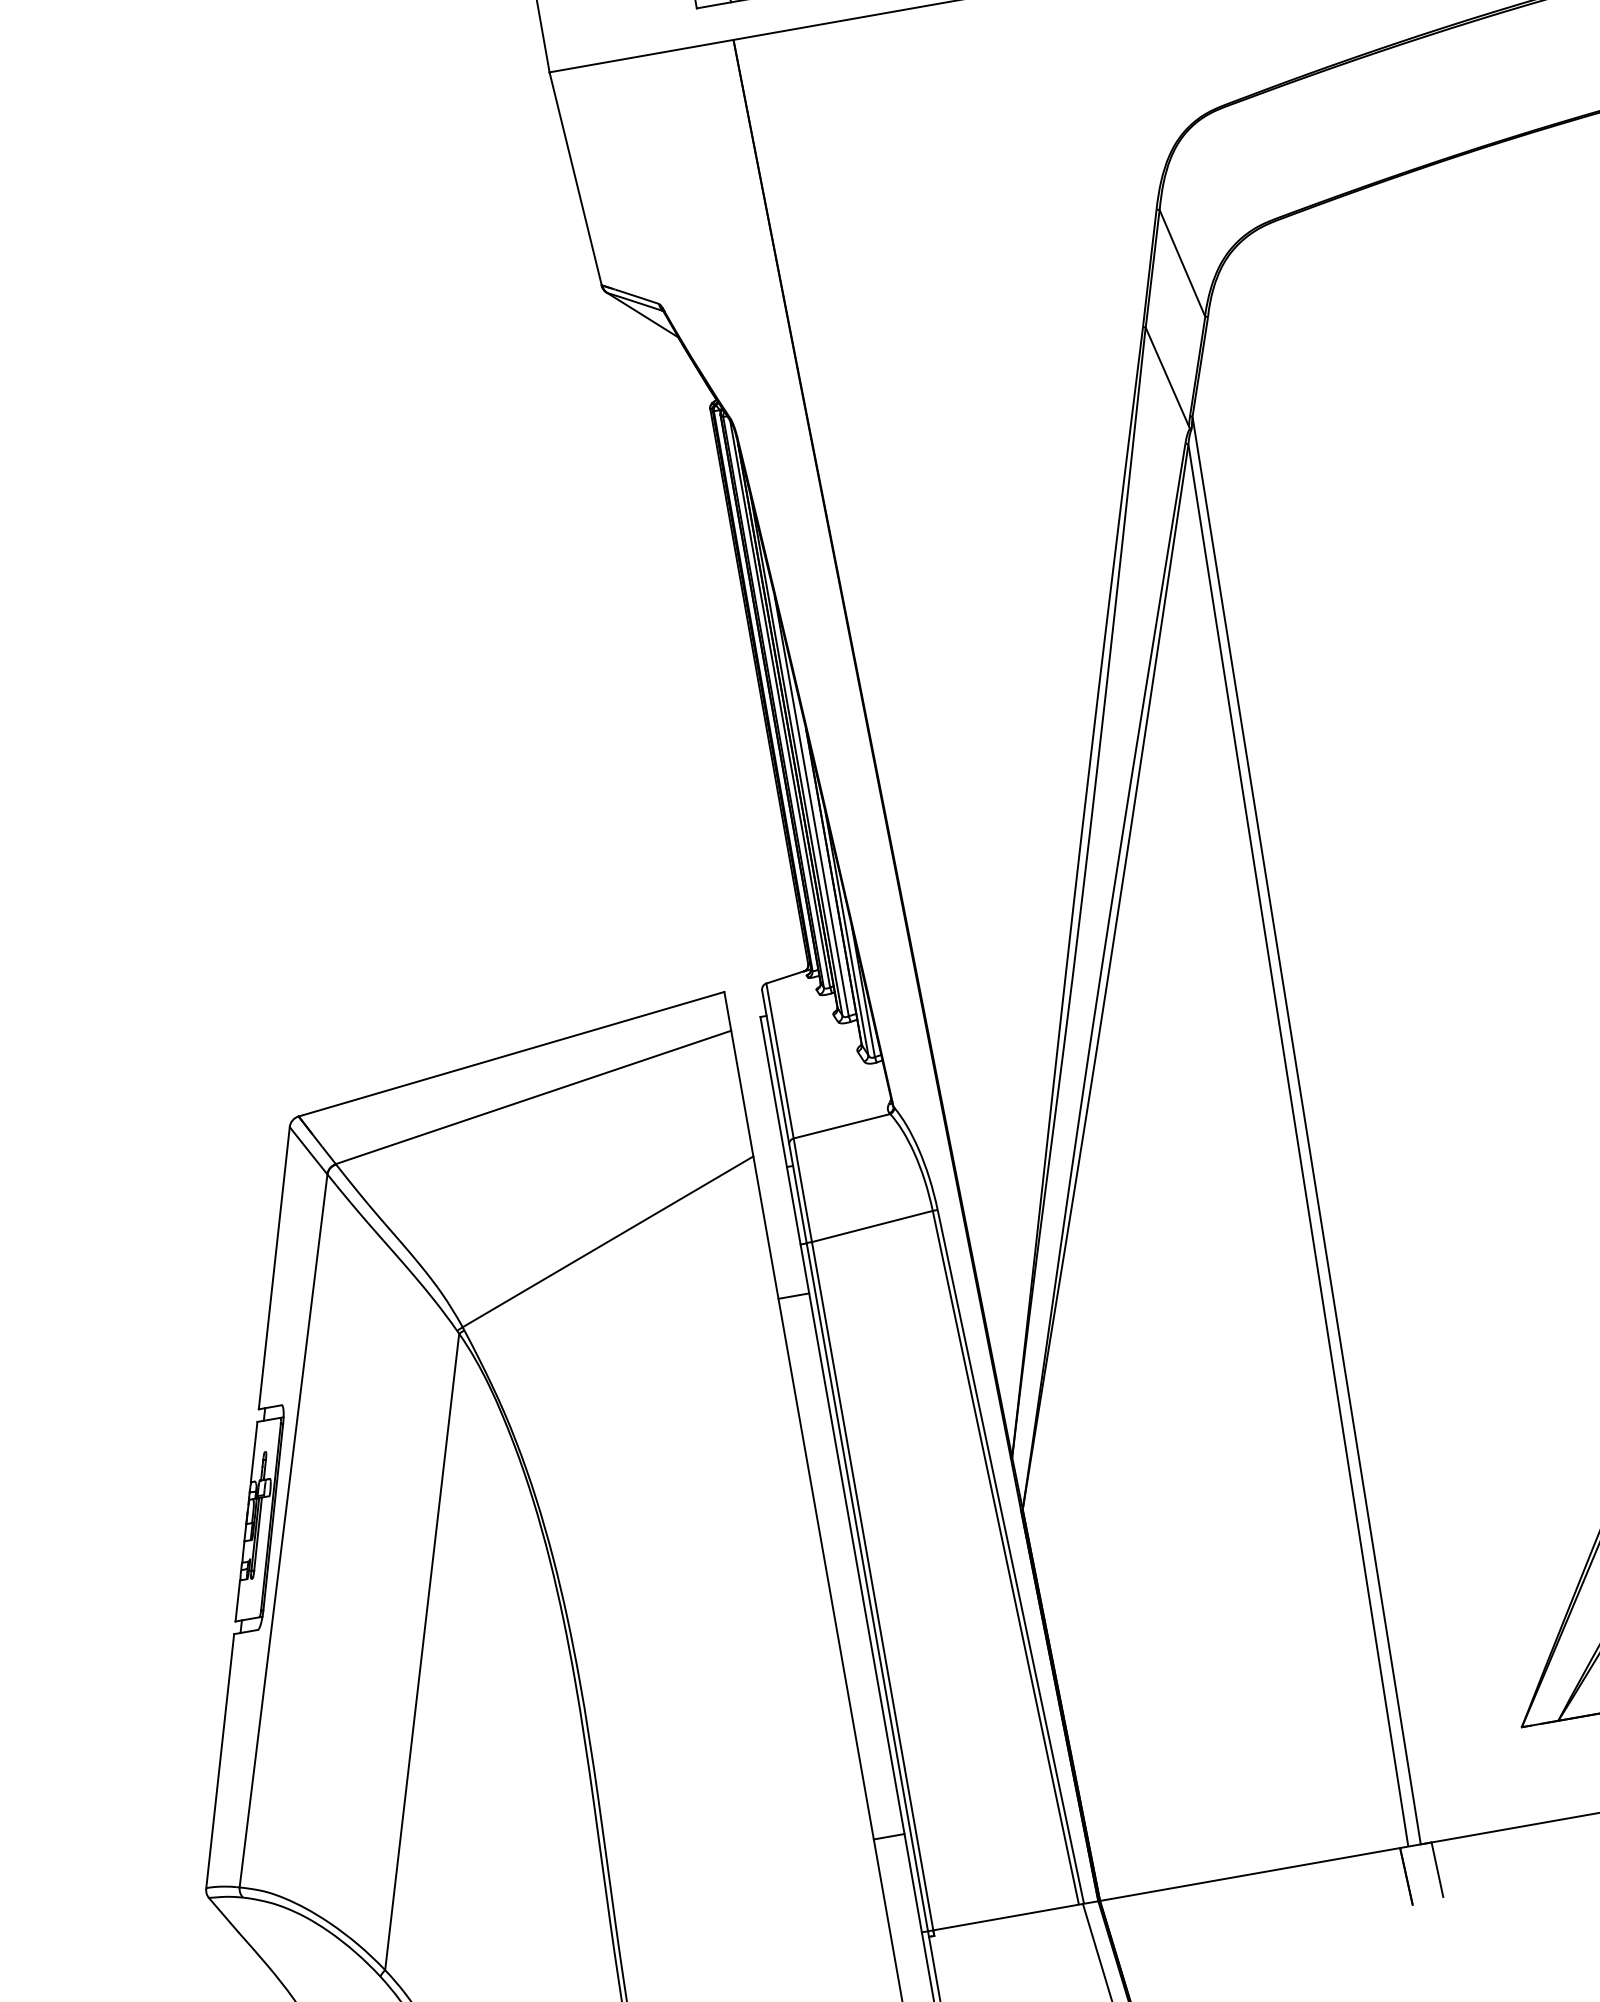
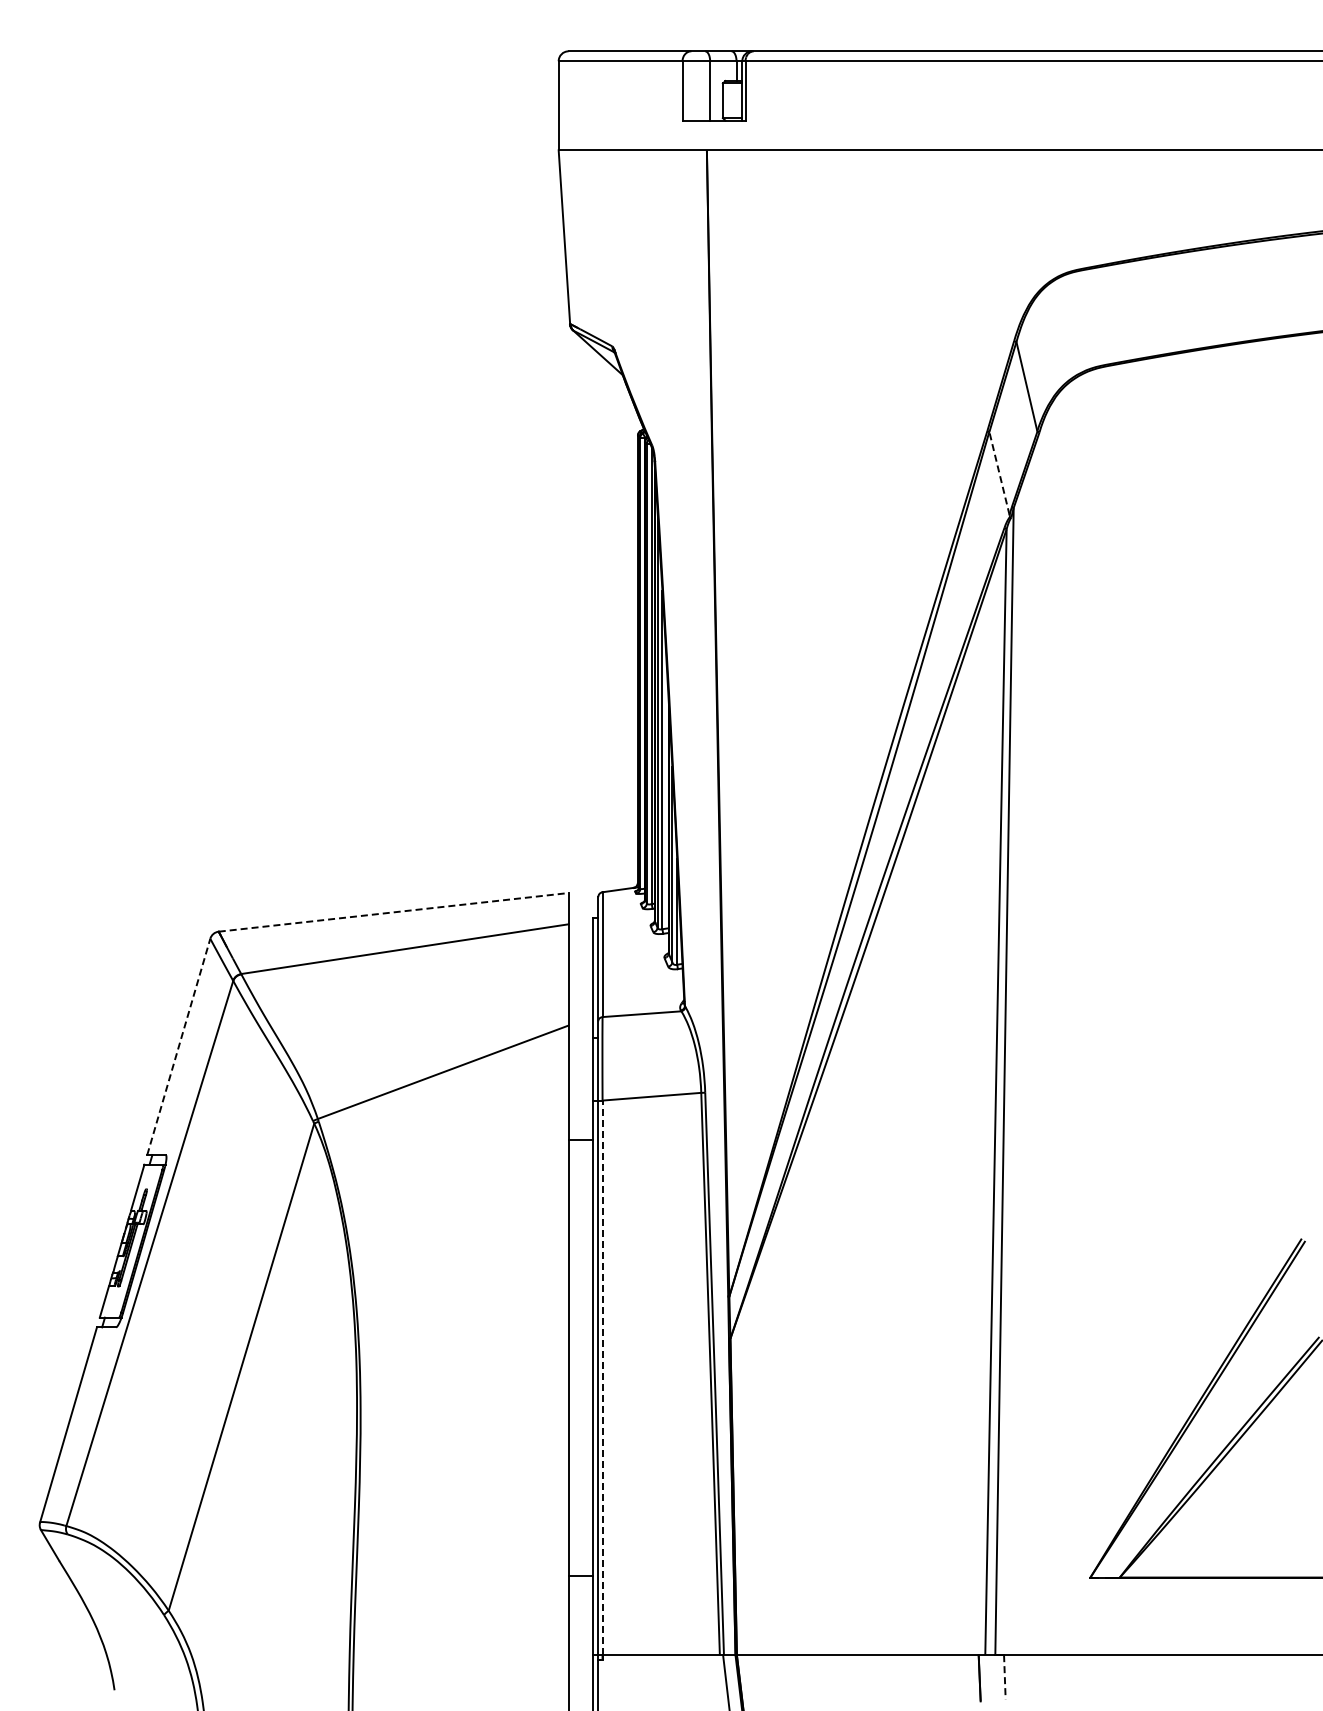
line: (1167, 376) -> (999, 473), solid -> dashed
line: (511, 1054) -> (393, 912), solid -> dashed
line: (273, 1267) -> (178, 1046), solid -> dashed
line: (872, 1585) -> (602, 1377), solid -> dashed
line: (1437, 1870) -> (1004, 1677), solid -> dashed

